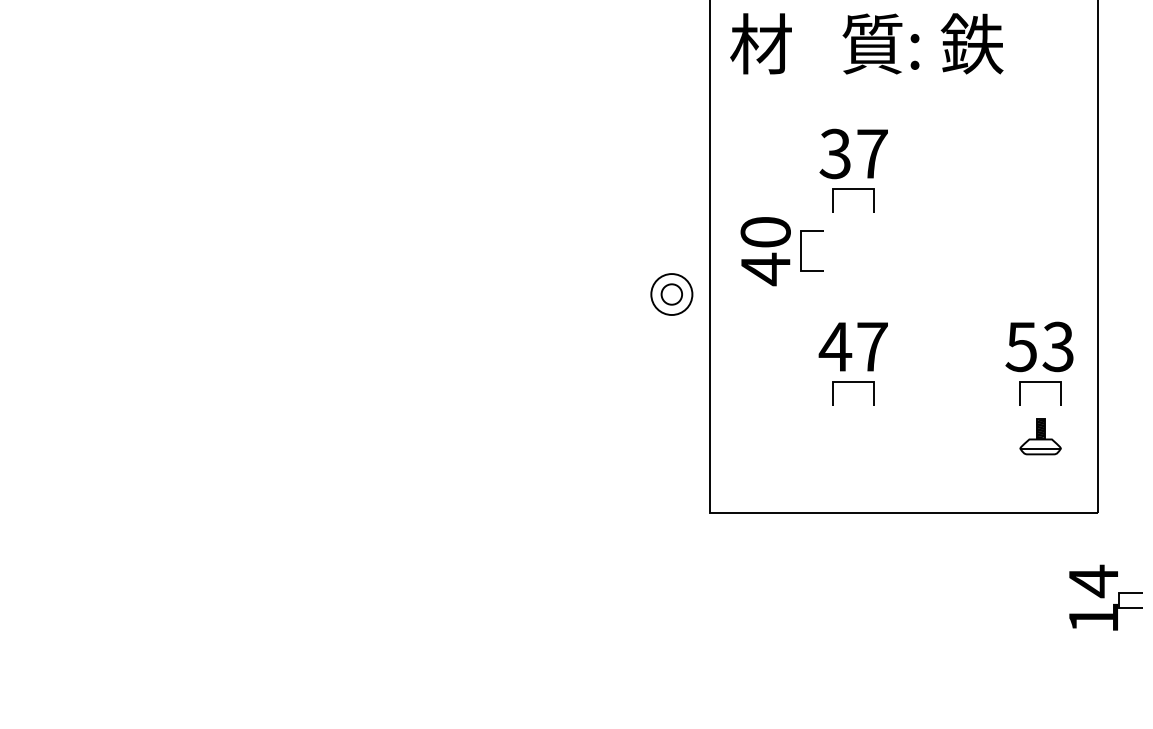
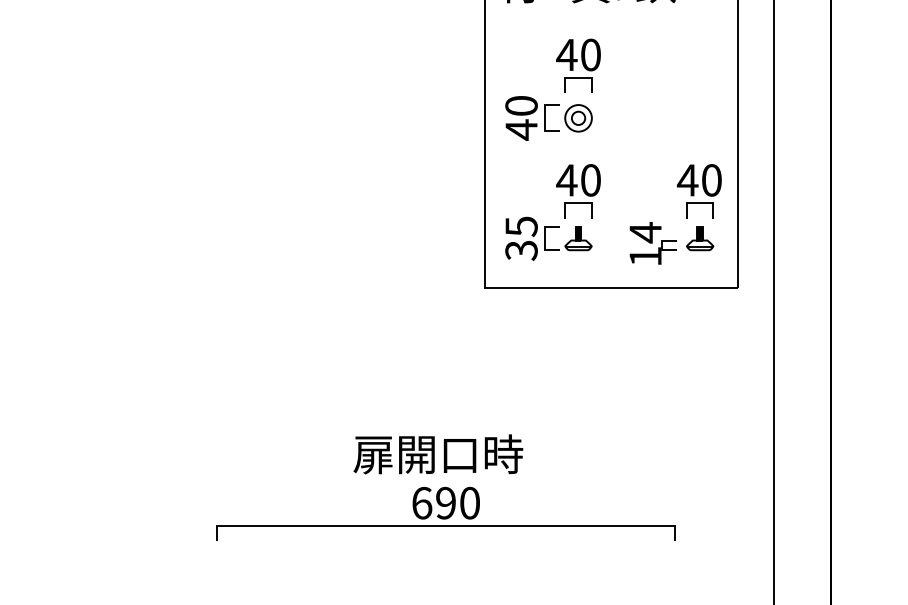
text: (853, 153) -> (578, 54), 37 -> 40
part: (671, 294) -> (578, 118), moved
text: (871, 347) -> (590, 180), 47 -> 40
text: (1038, 347) -> (698, 180), 53 -> 40
part: (807, 436) -> (548, 238), added
part: (1104, 597) -> (652, 243), moved

